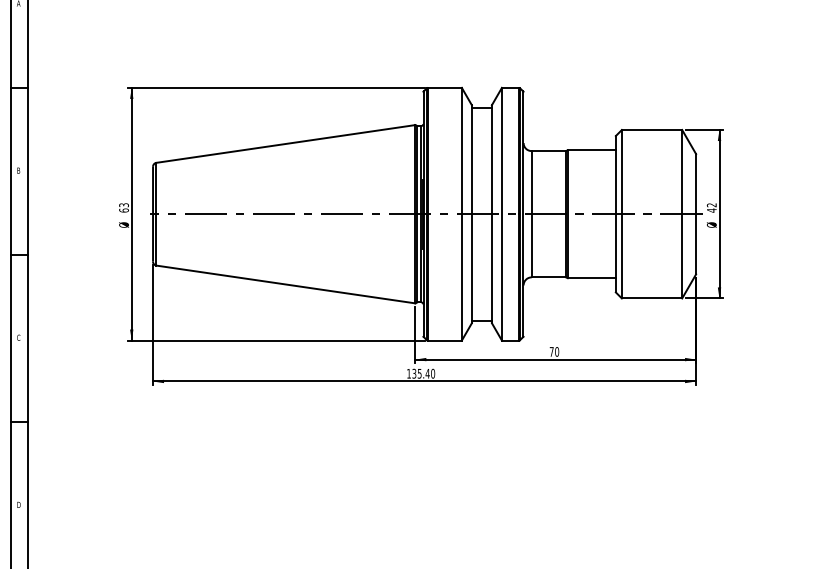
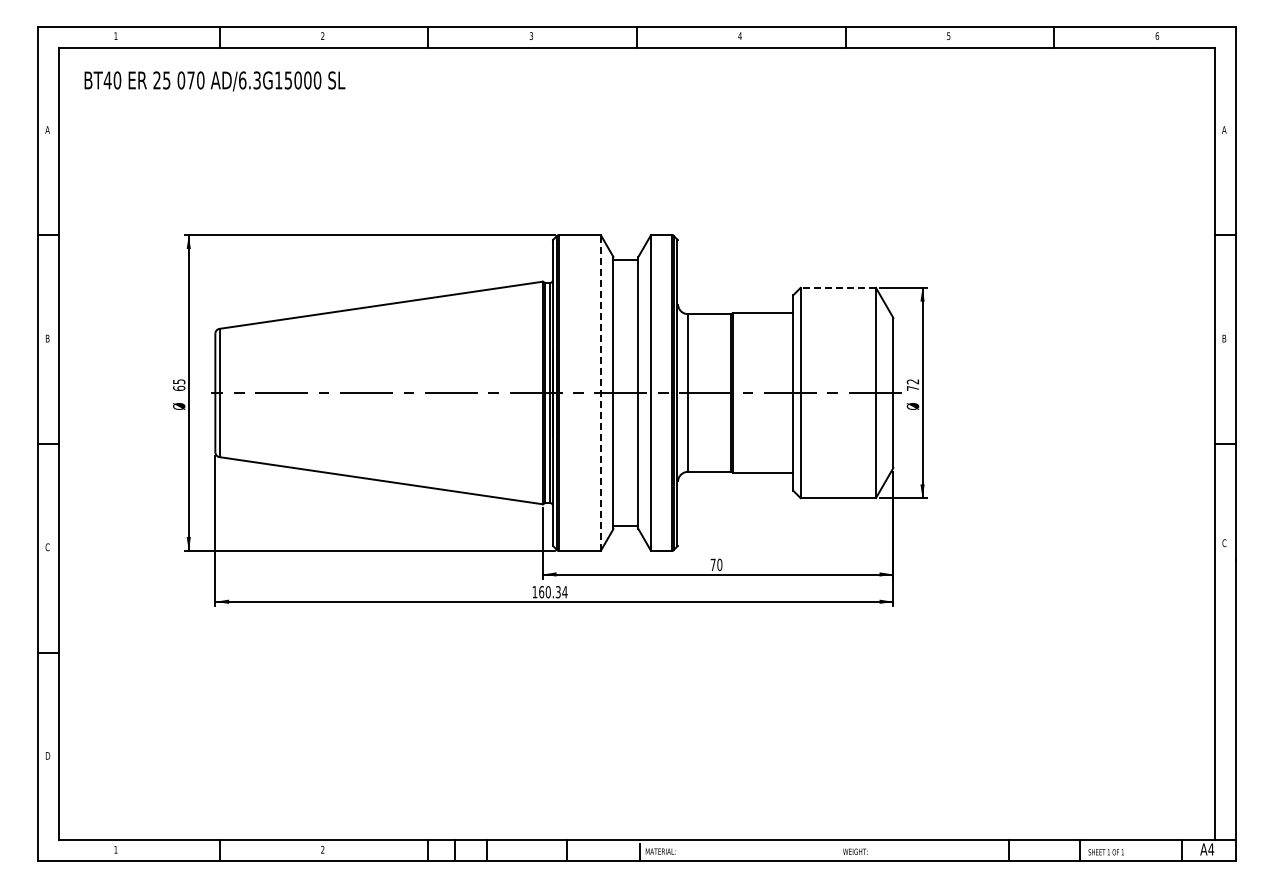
line: (652, 129) -> (838, 287), solid -> dashed
text: (123, 205) -> (178, 381), 63 -> 65
text: (711, 210) -> (912, 388), 42 -> 72
line: (461, 214) -> (600, 393), solid -> dashed
text: (423, 374) -> (553, 592), 135.40 -> 160.34

